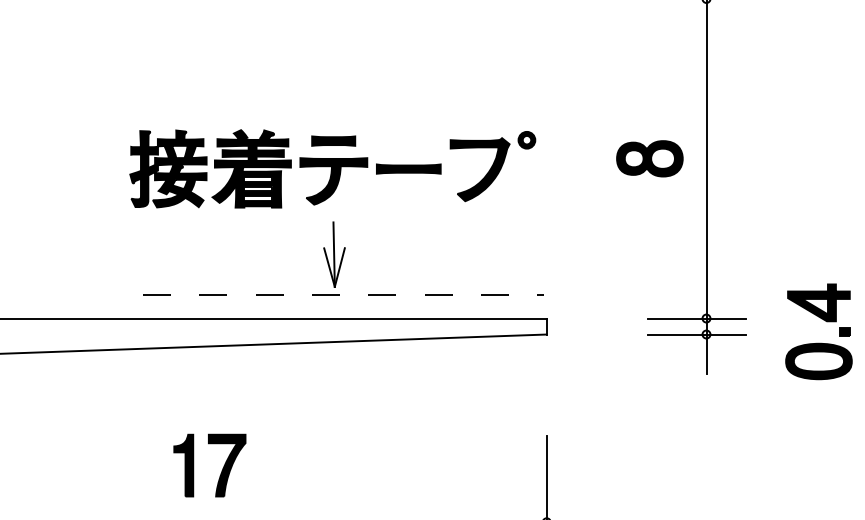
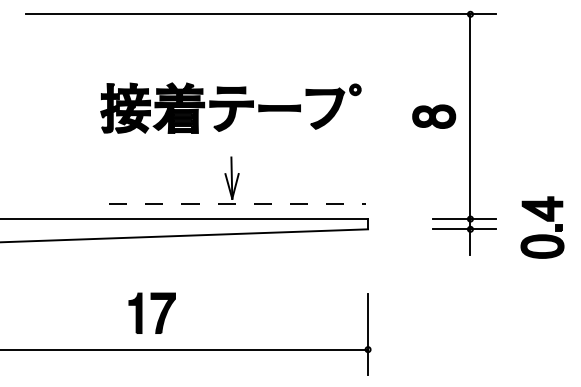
part: (332, 167) -> (230, 107), moved

